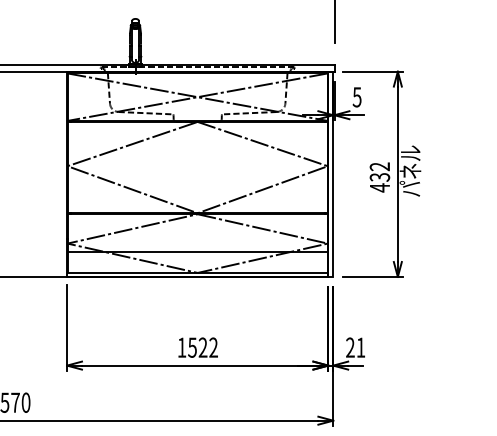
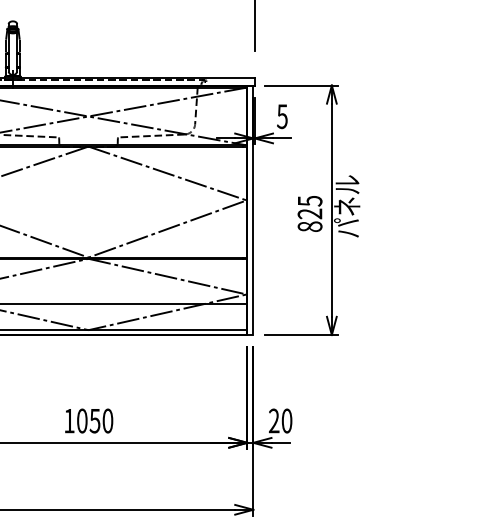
text: (379, 177) -> (309, 214), 432 -> 825
text: (202, 347) -> (94, 420), 1522 -> 1050
text: (360, 347) -> (286, 420), 21 -> 20

